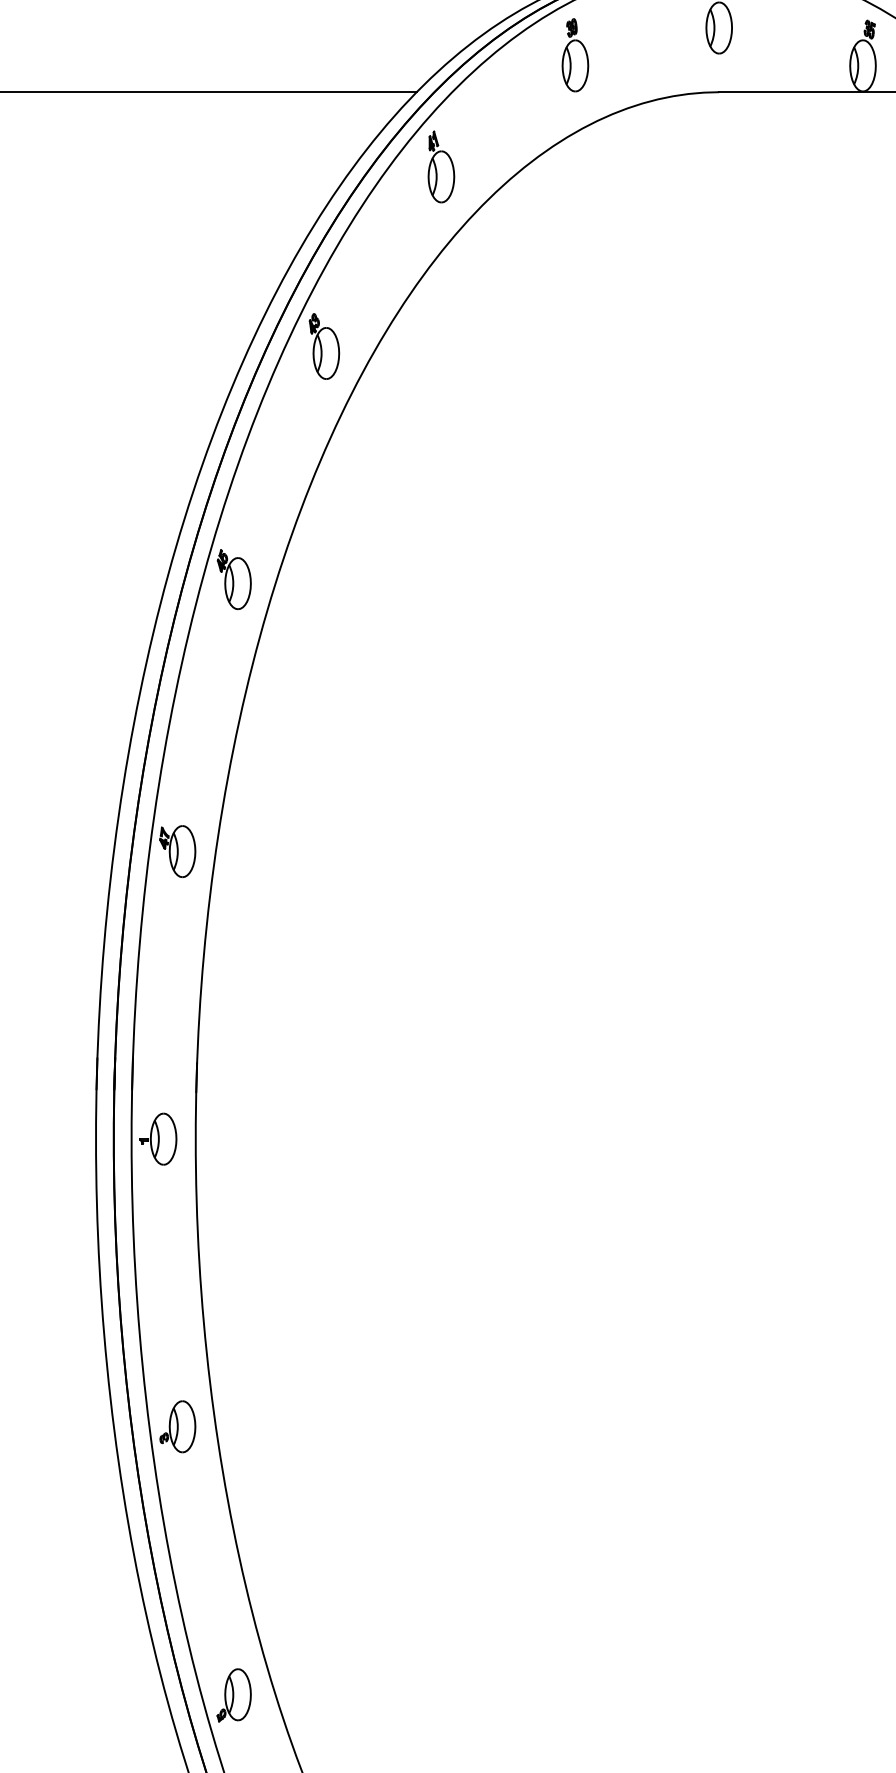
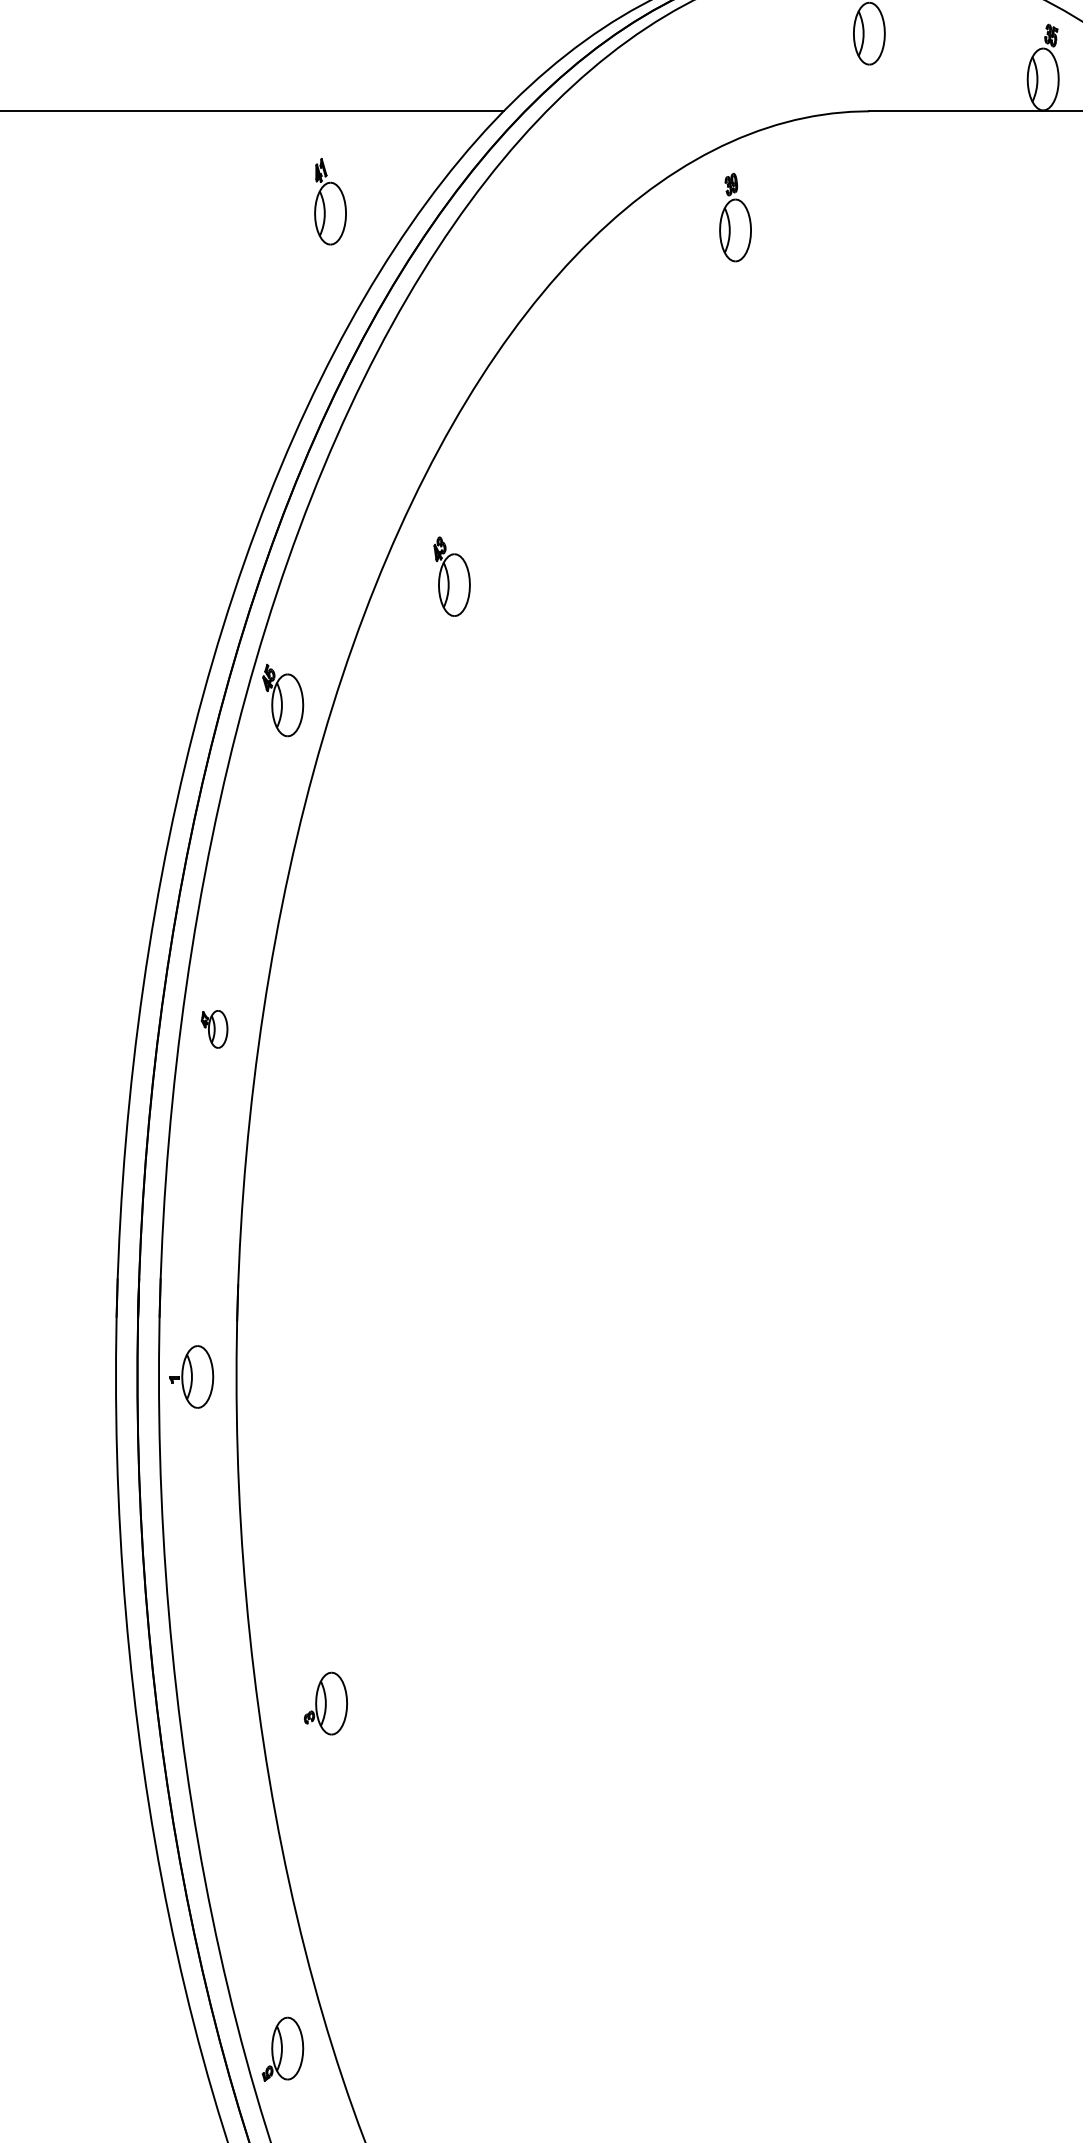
part: (575, 55) -> (735, 217), moved
part: (441, 166) -> (330, 201), moved
part: (323, 346) -> (451, 576), moved
part: (177, 851) -> (214, 1029), size x0.6
part: (177, 1426) -> (325, 1703), moved

